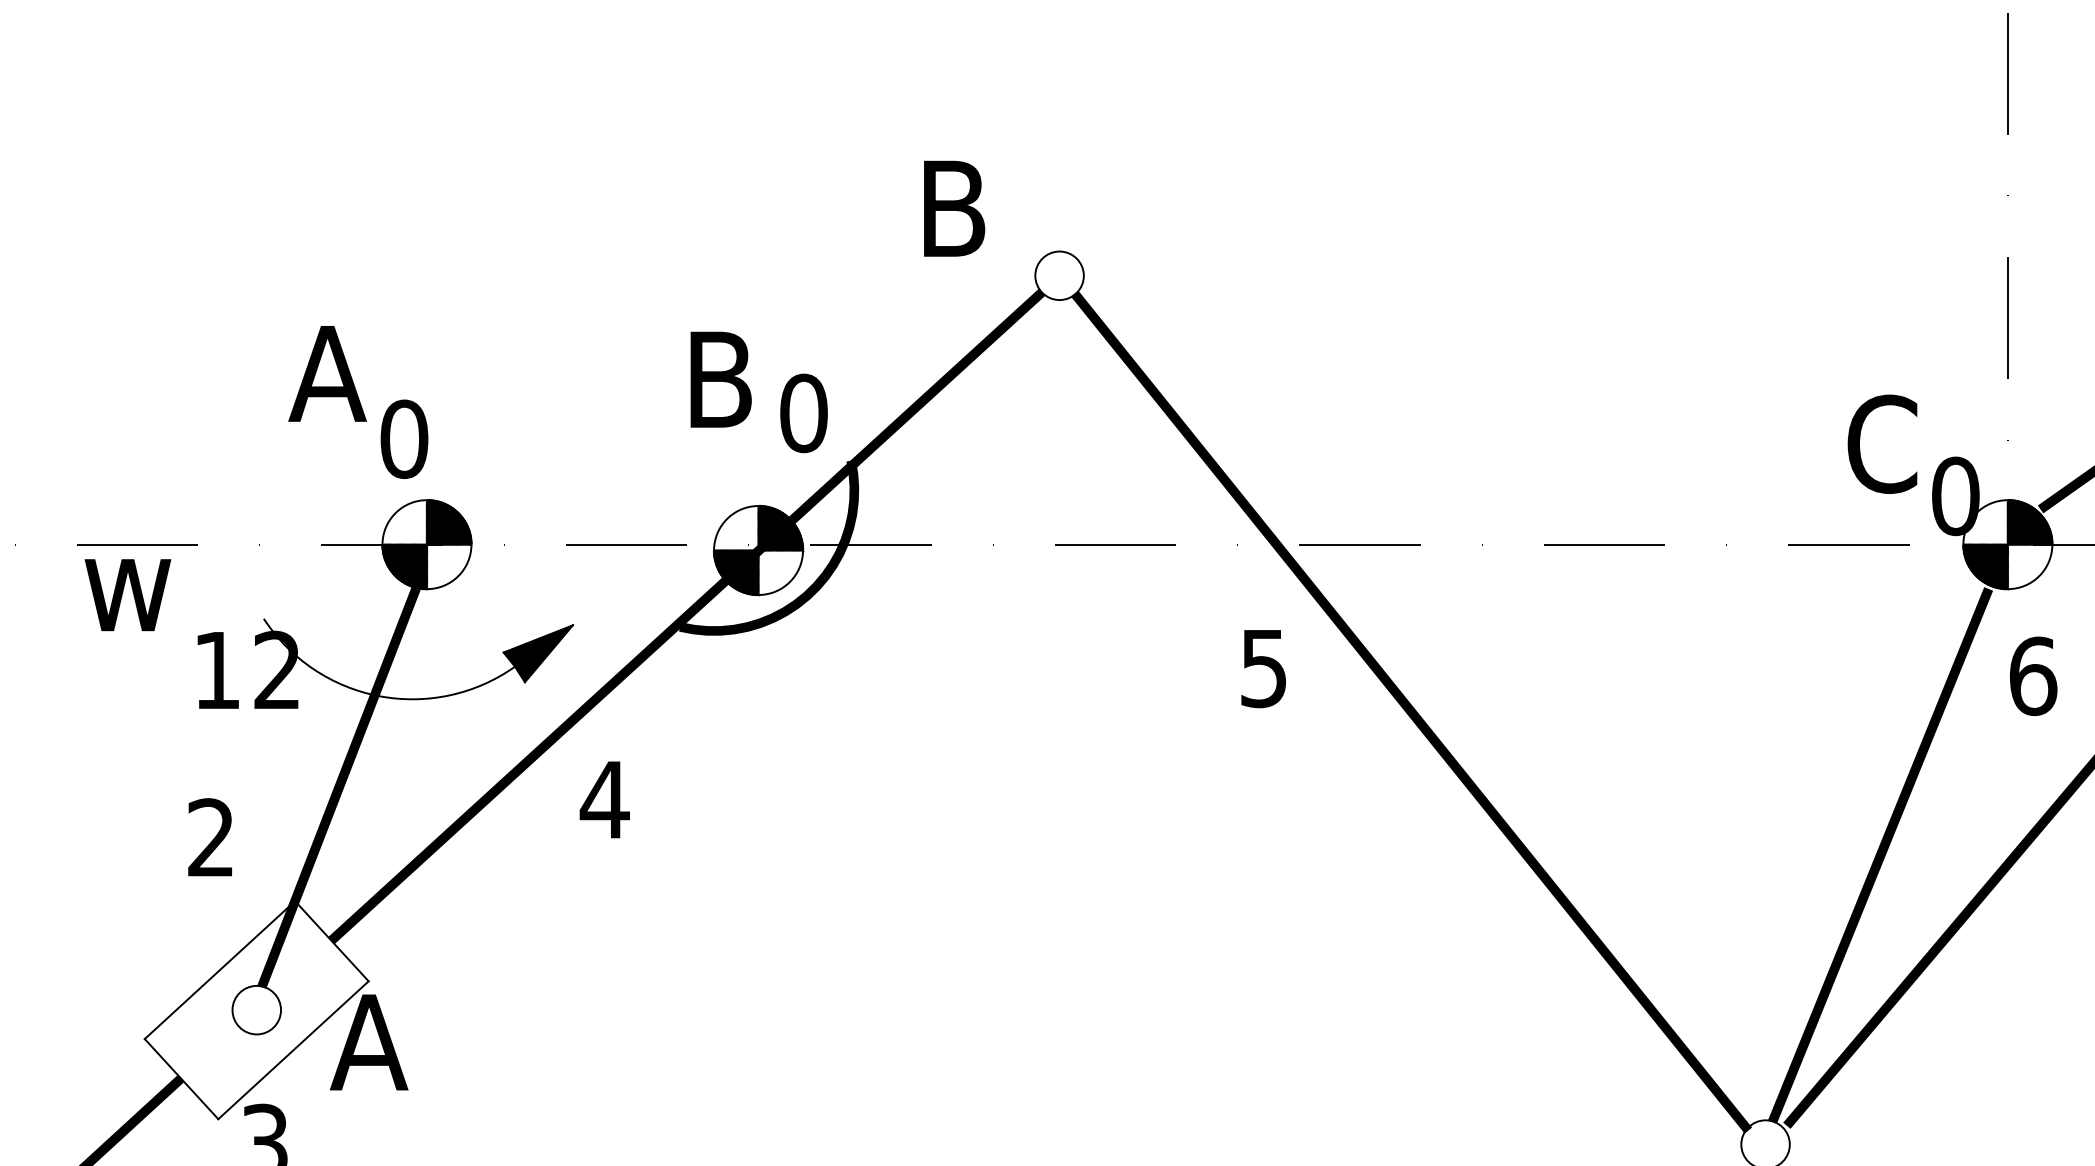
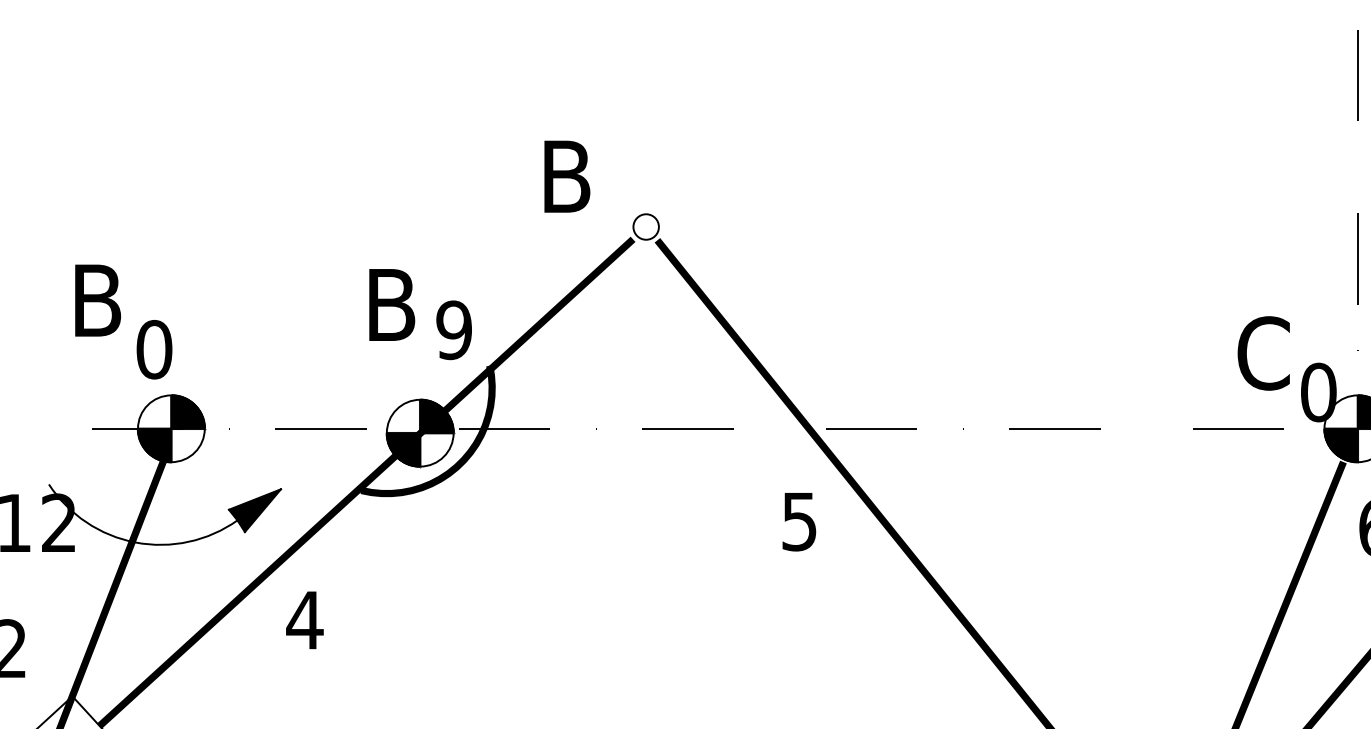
circle: (1059, 275) -> (646, 226), size x0.7
text: (327, 373) -> (96, 300), A -> B
text: (803, 413) -> (453, 330), 0 -> 9

